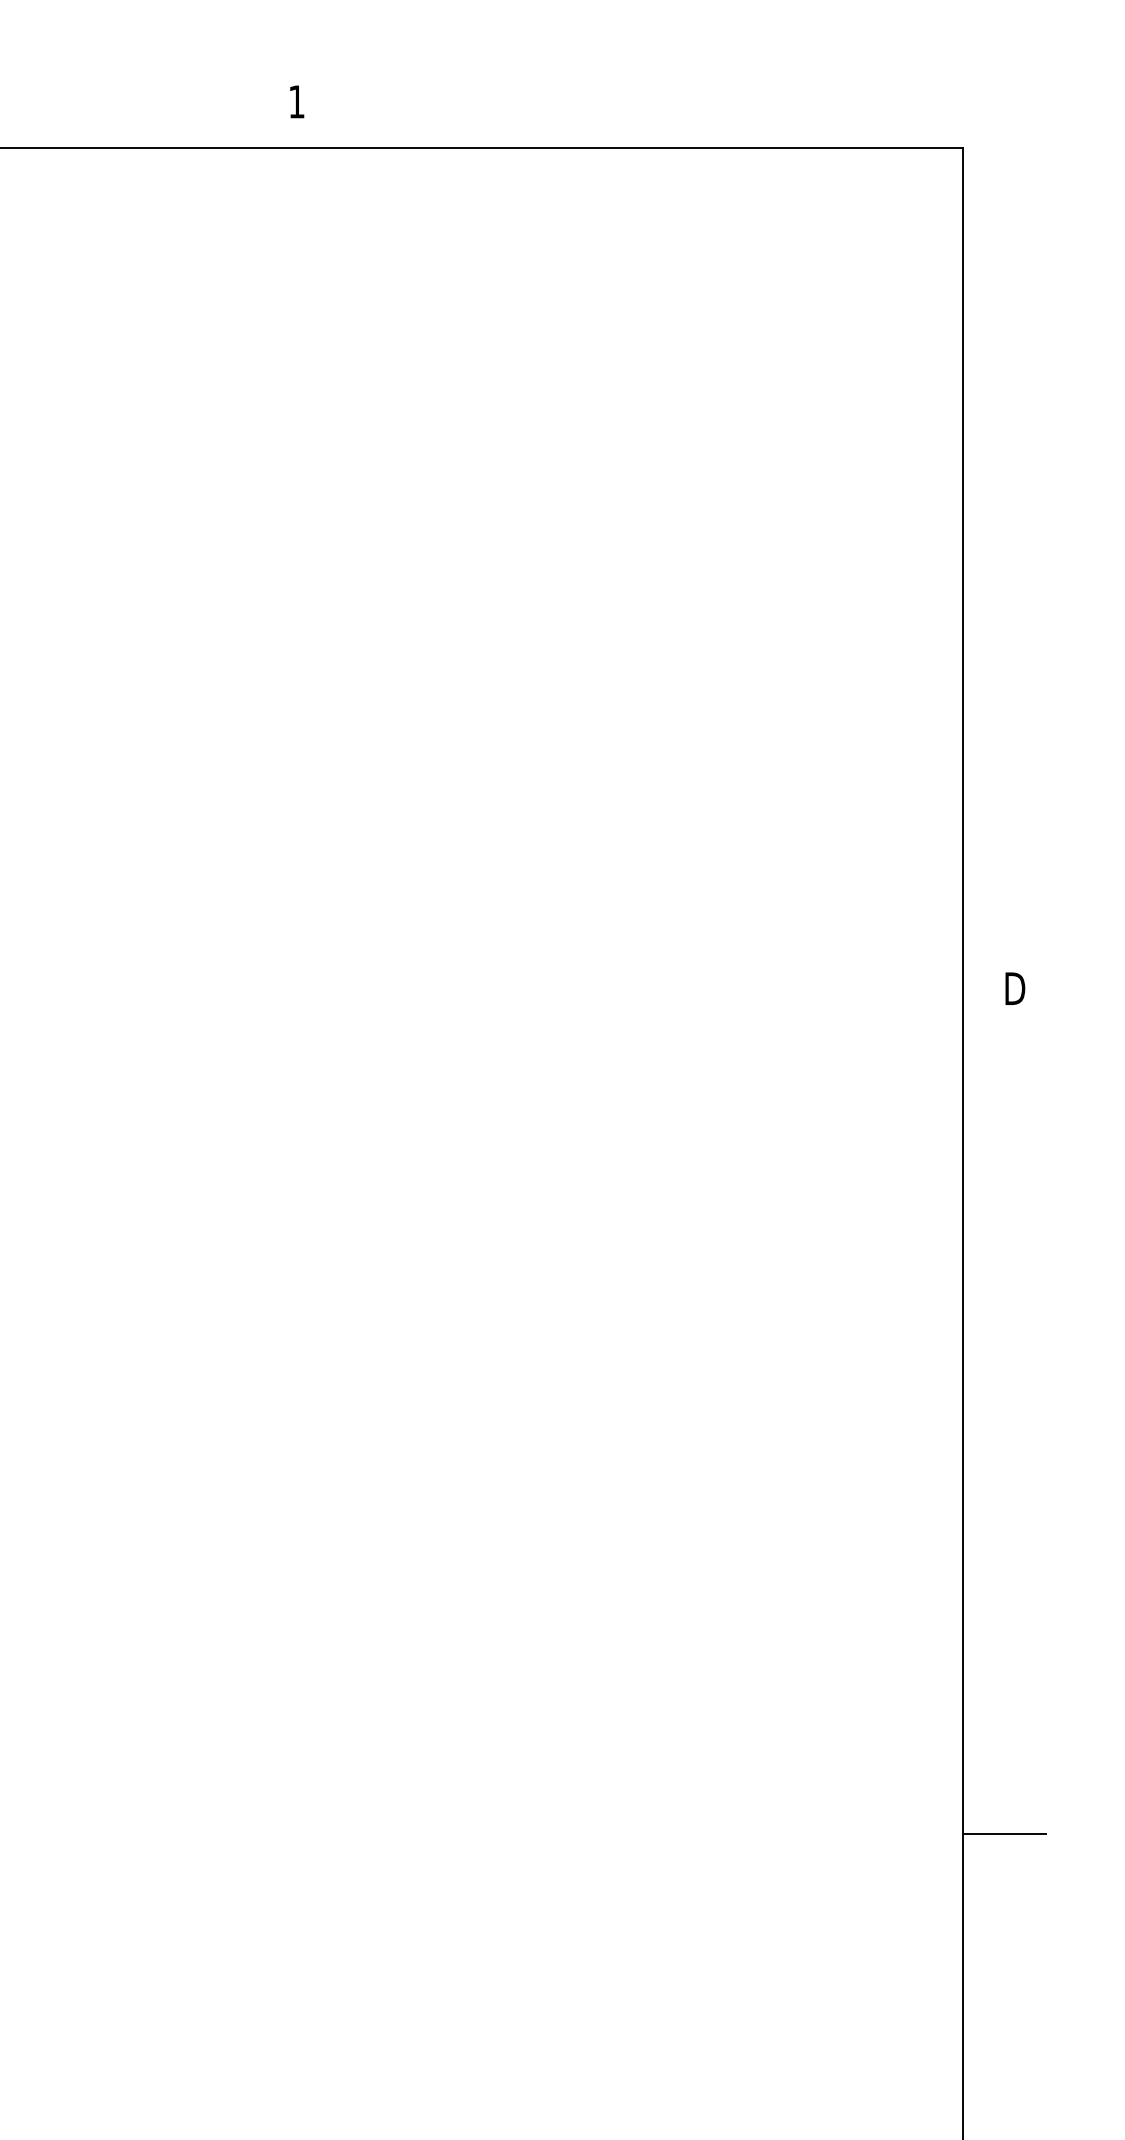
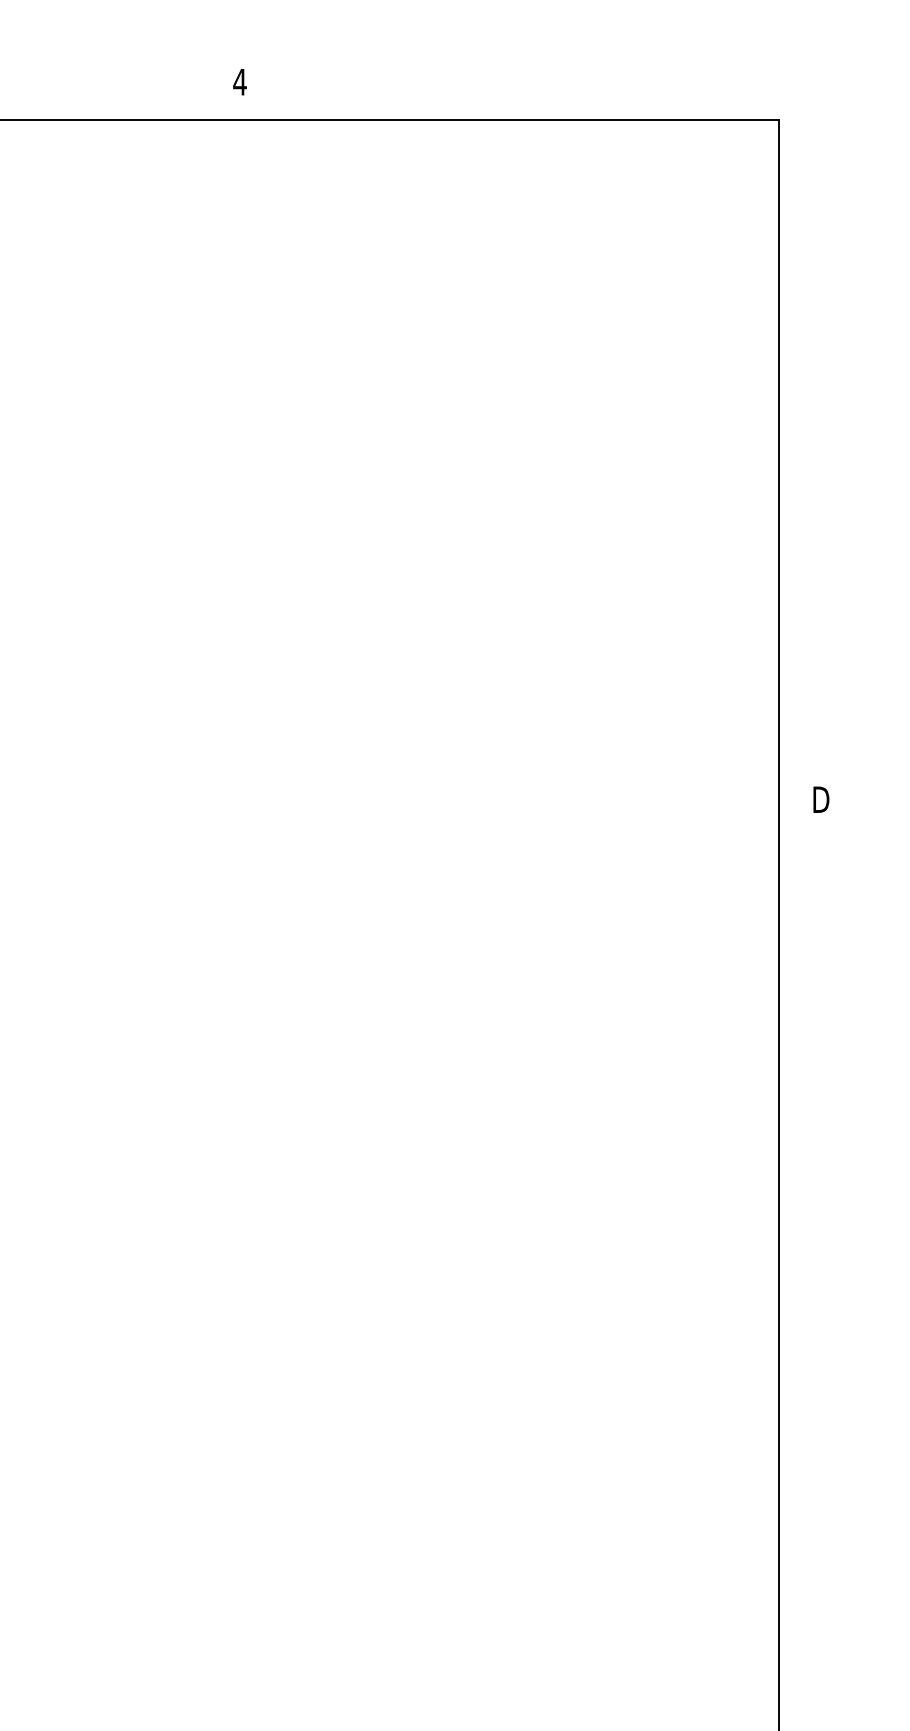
text: (296, 101) -> (239, 81), 1 -> 4
line: (1005, 1833) -> (813, 1483), removed

